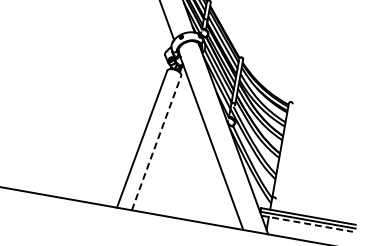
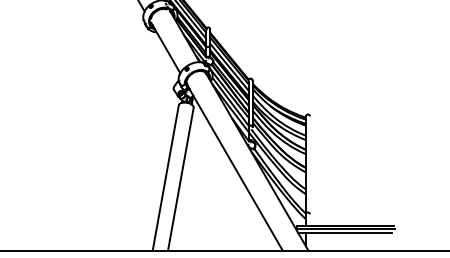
line: (156, 143) -> (180, 179), dashed -> solid
line: (307, 224) -> (345, 233), dashed -> solid

